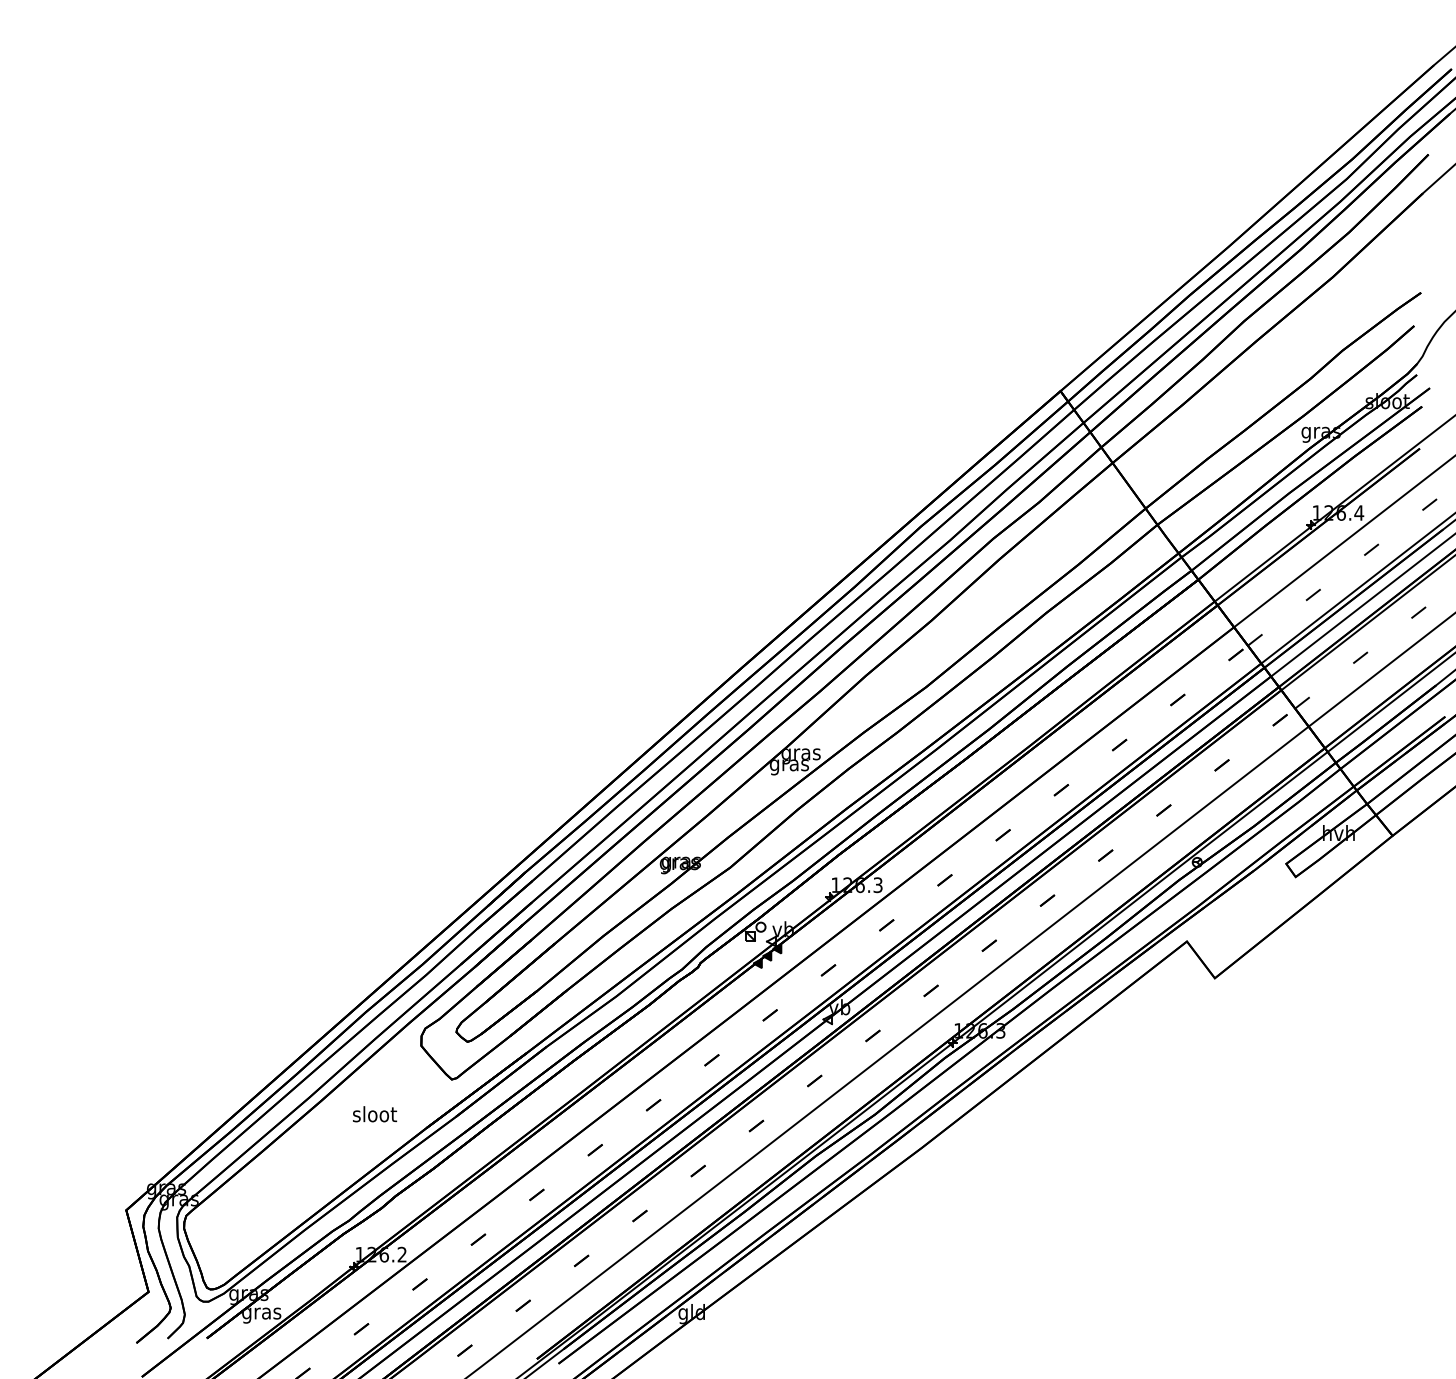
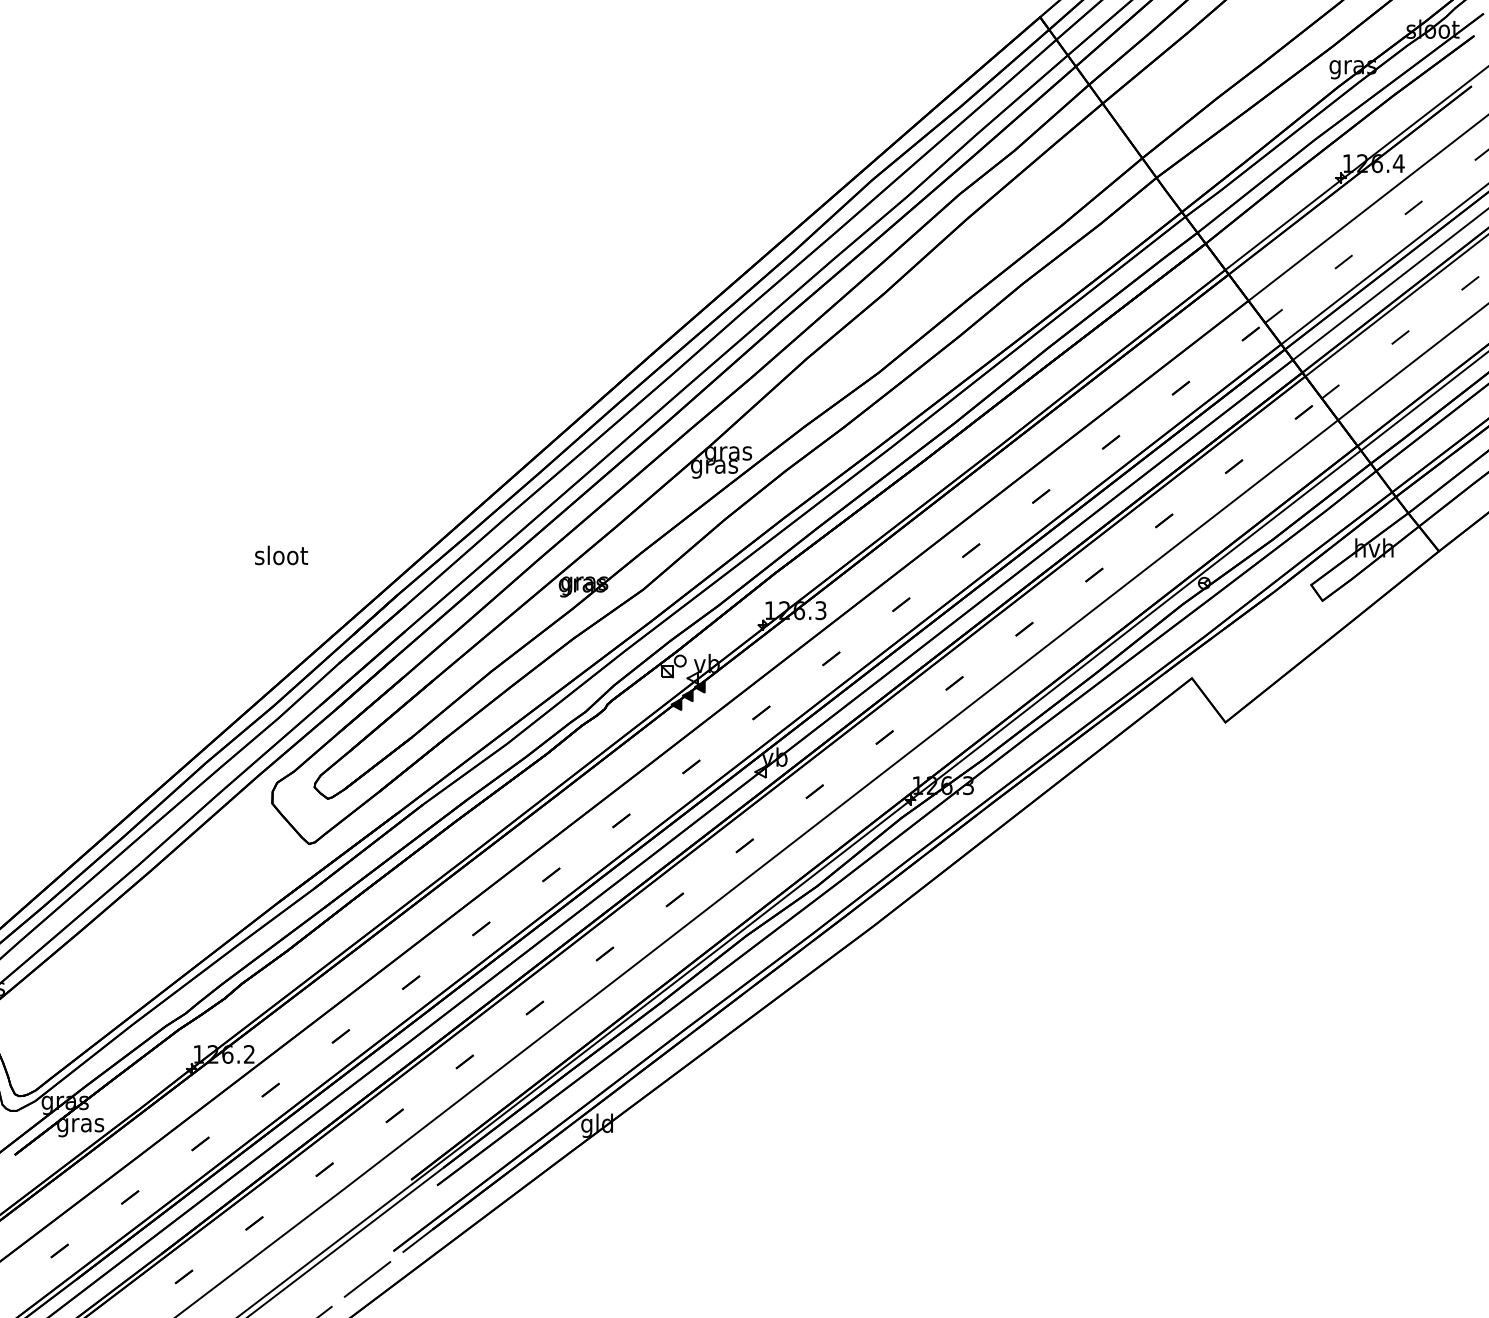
text: (375, 1114) -> (282, 555), moved

